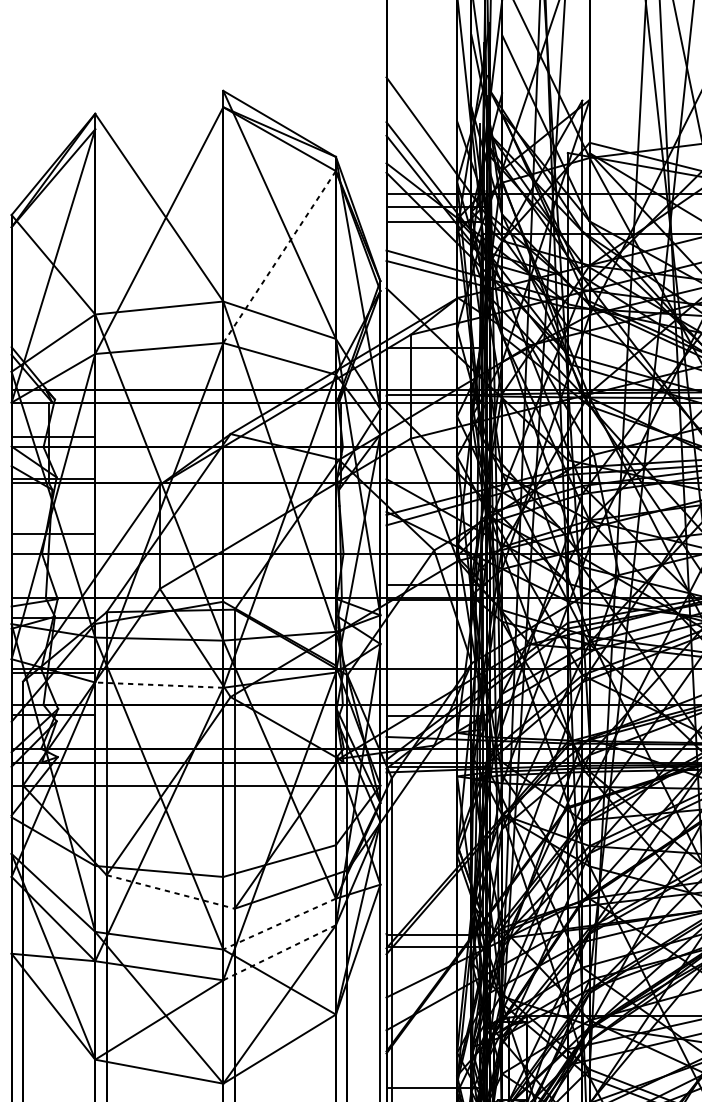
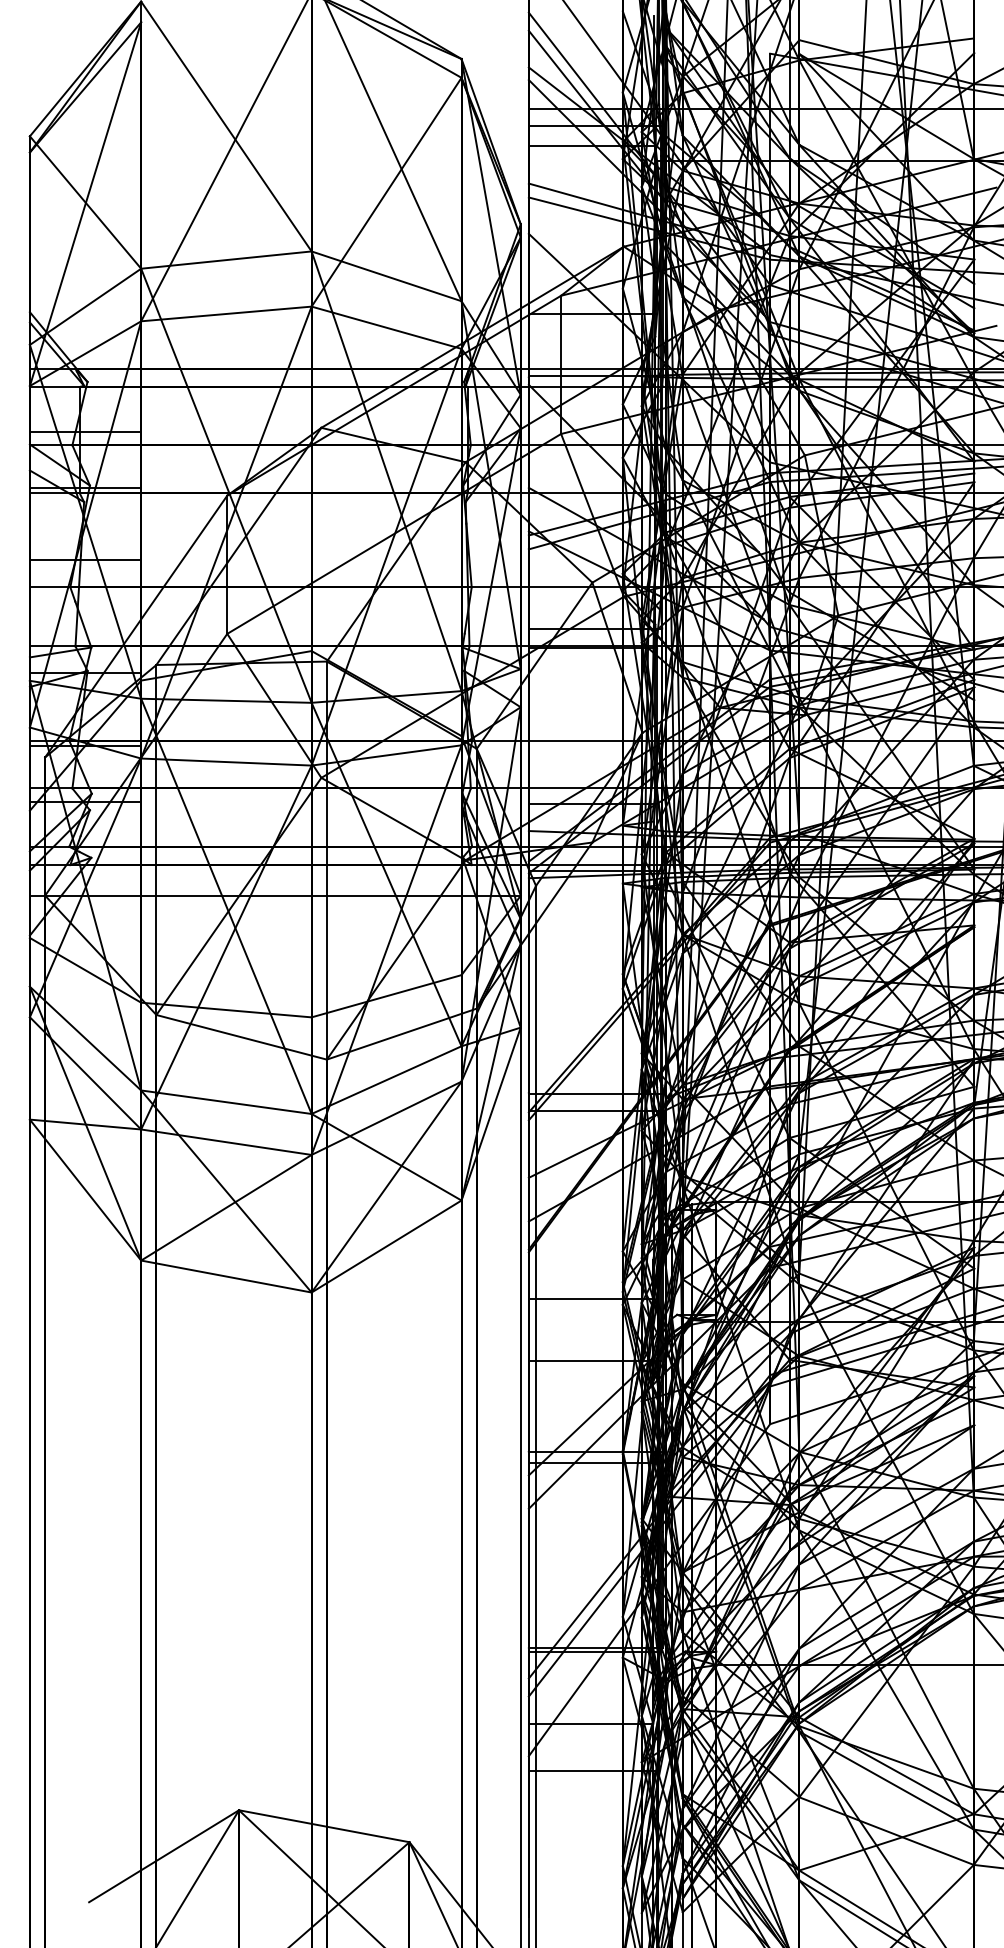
line: (279, 257) -> (386, 192), dashed -> solid
line: (158, 685) -> (225, 762), dashed -> solid
line: (171, 892) -> (242, 1037), dashed -> solid
line: (279, 924) -> (386, 1080), dashed -> solid
line: (279, 952) -> (386, 1118), dashed -> solid

